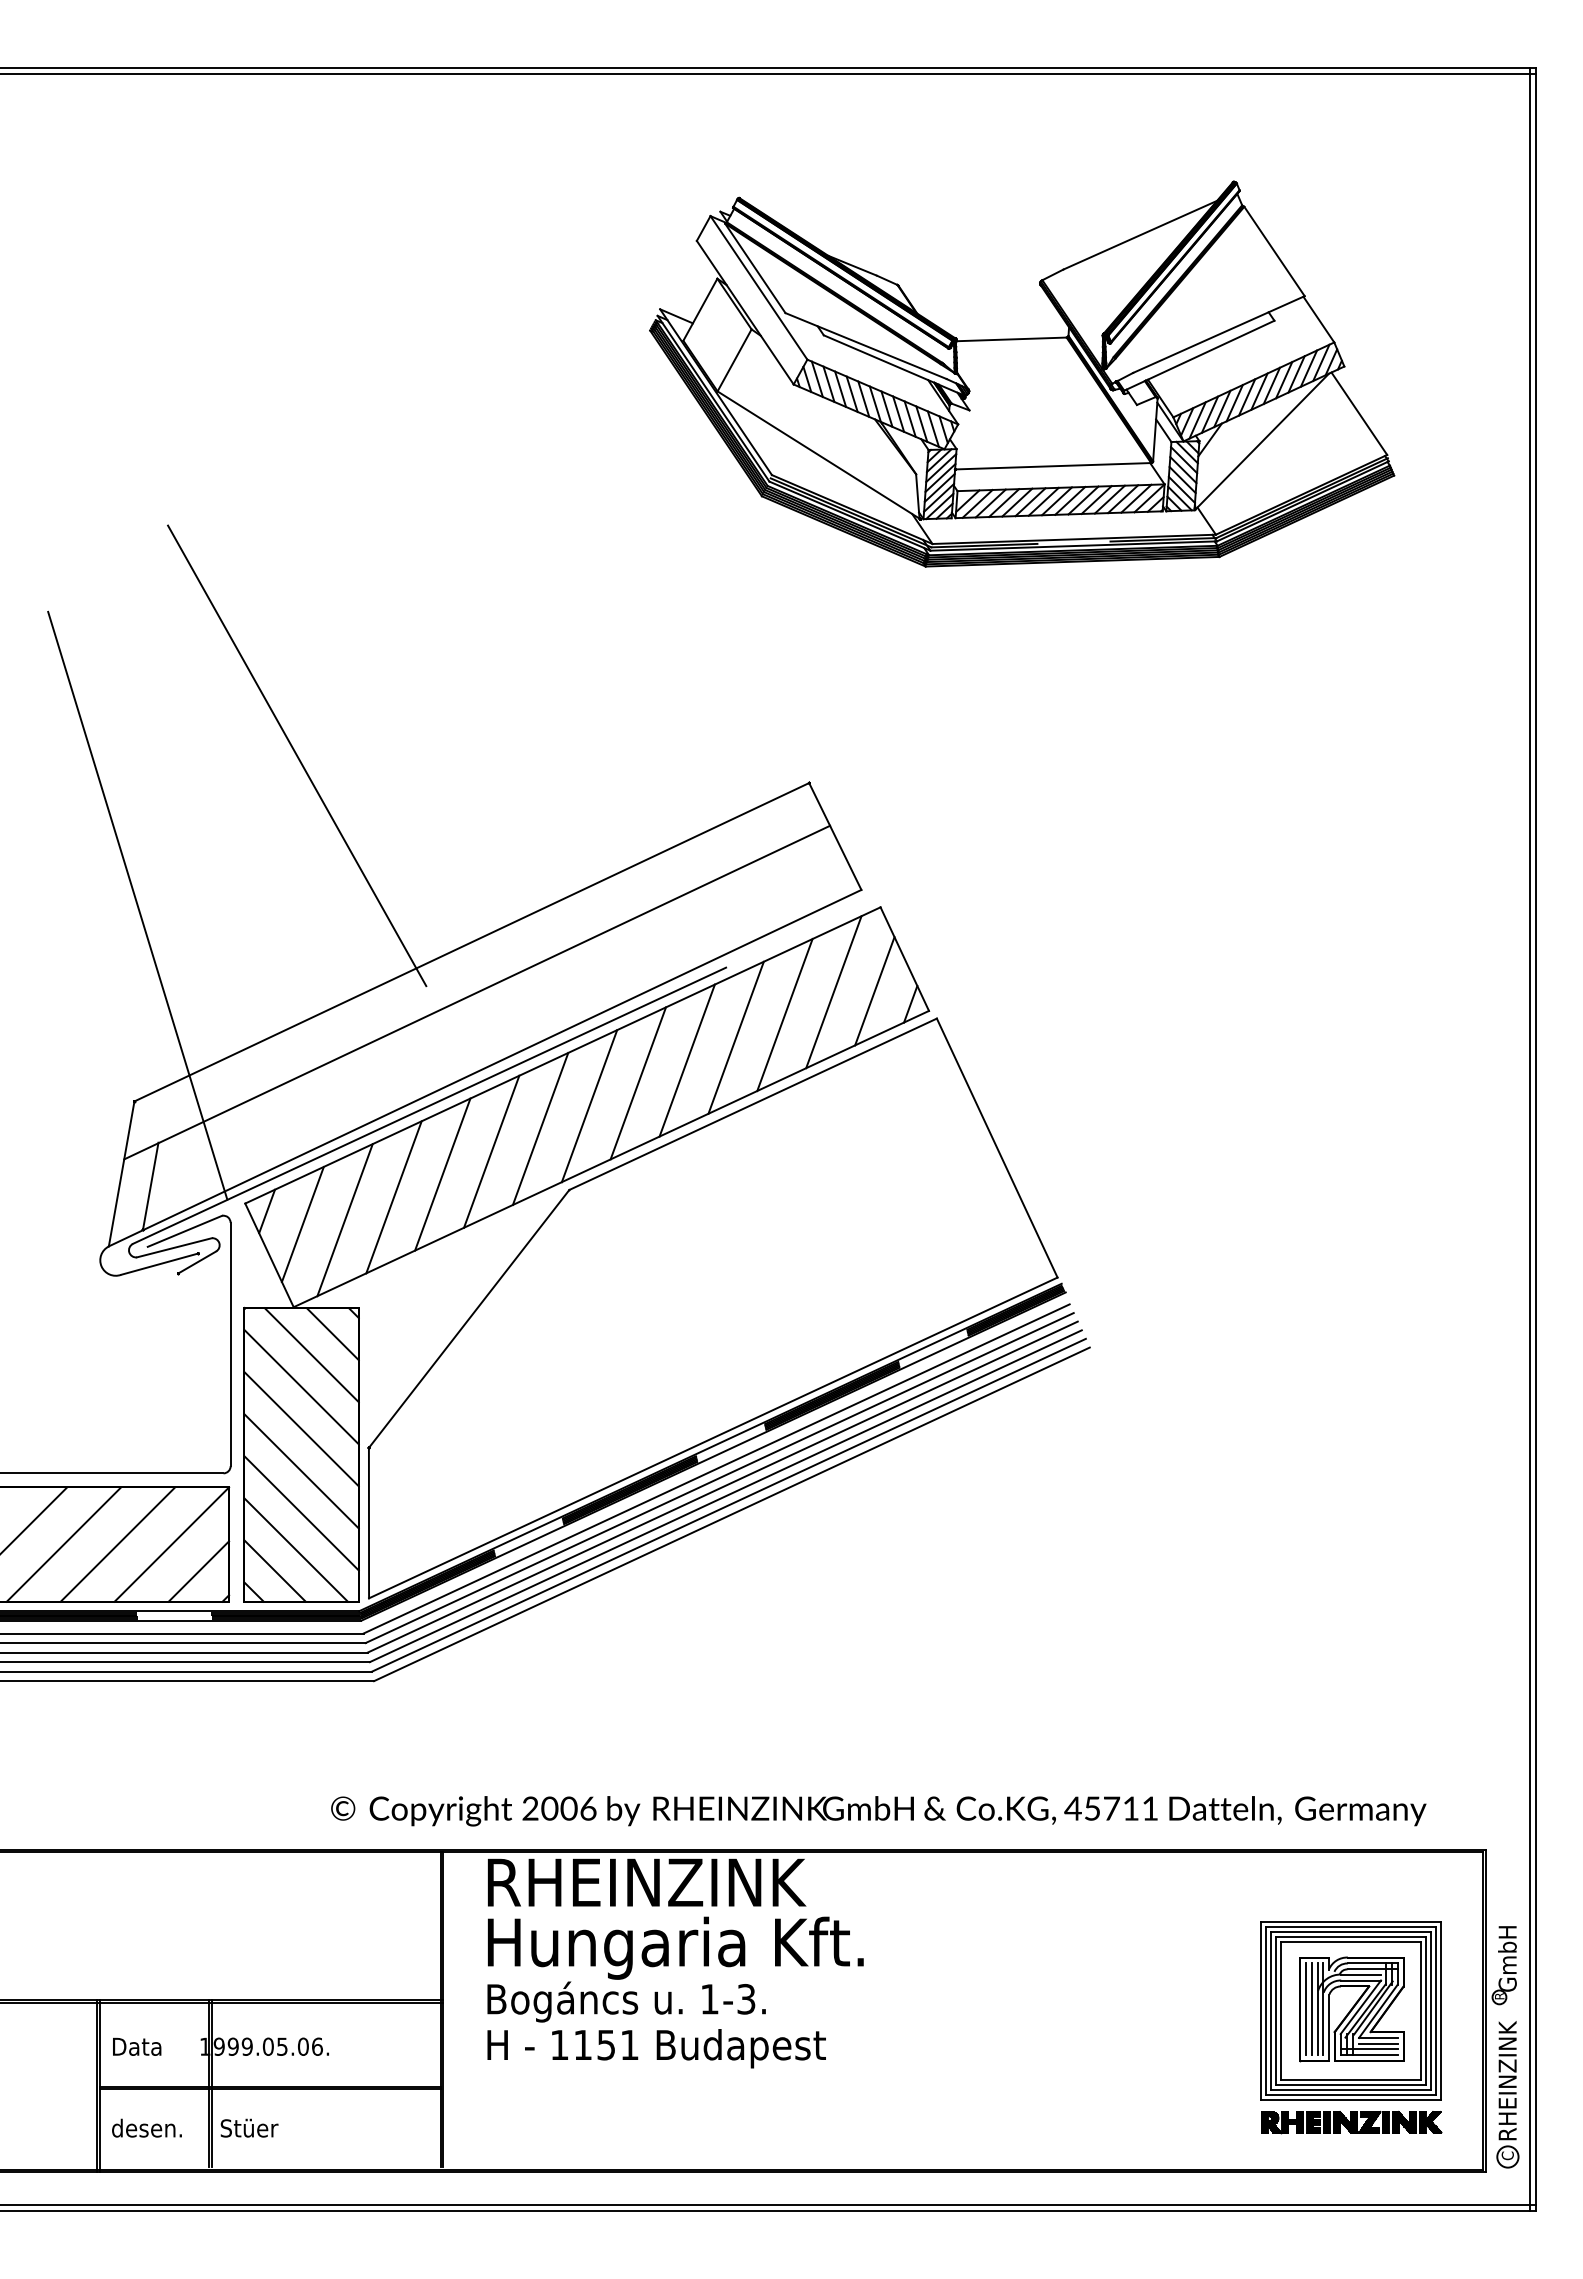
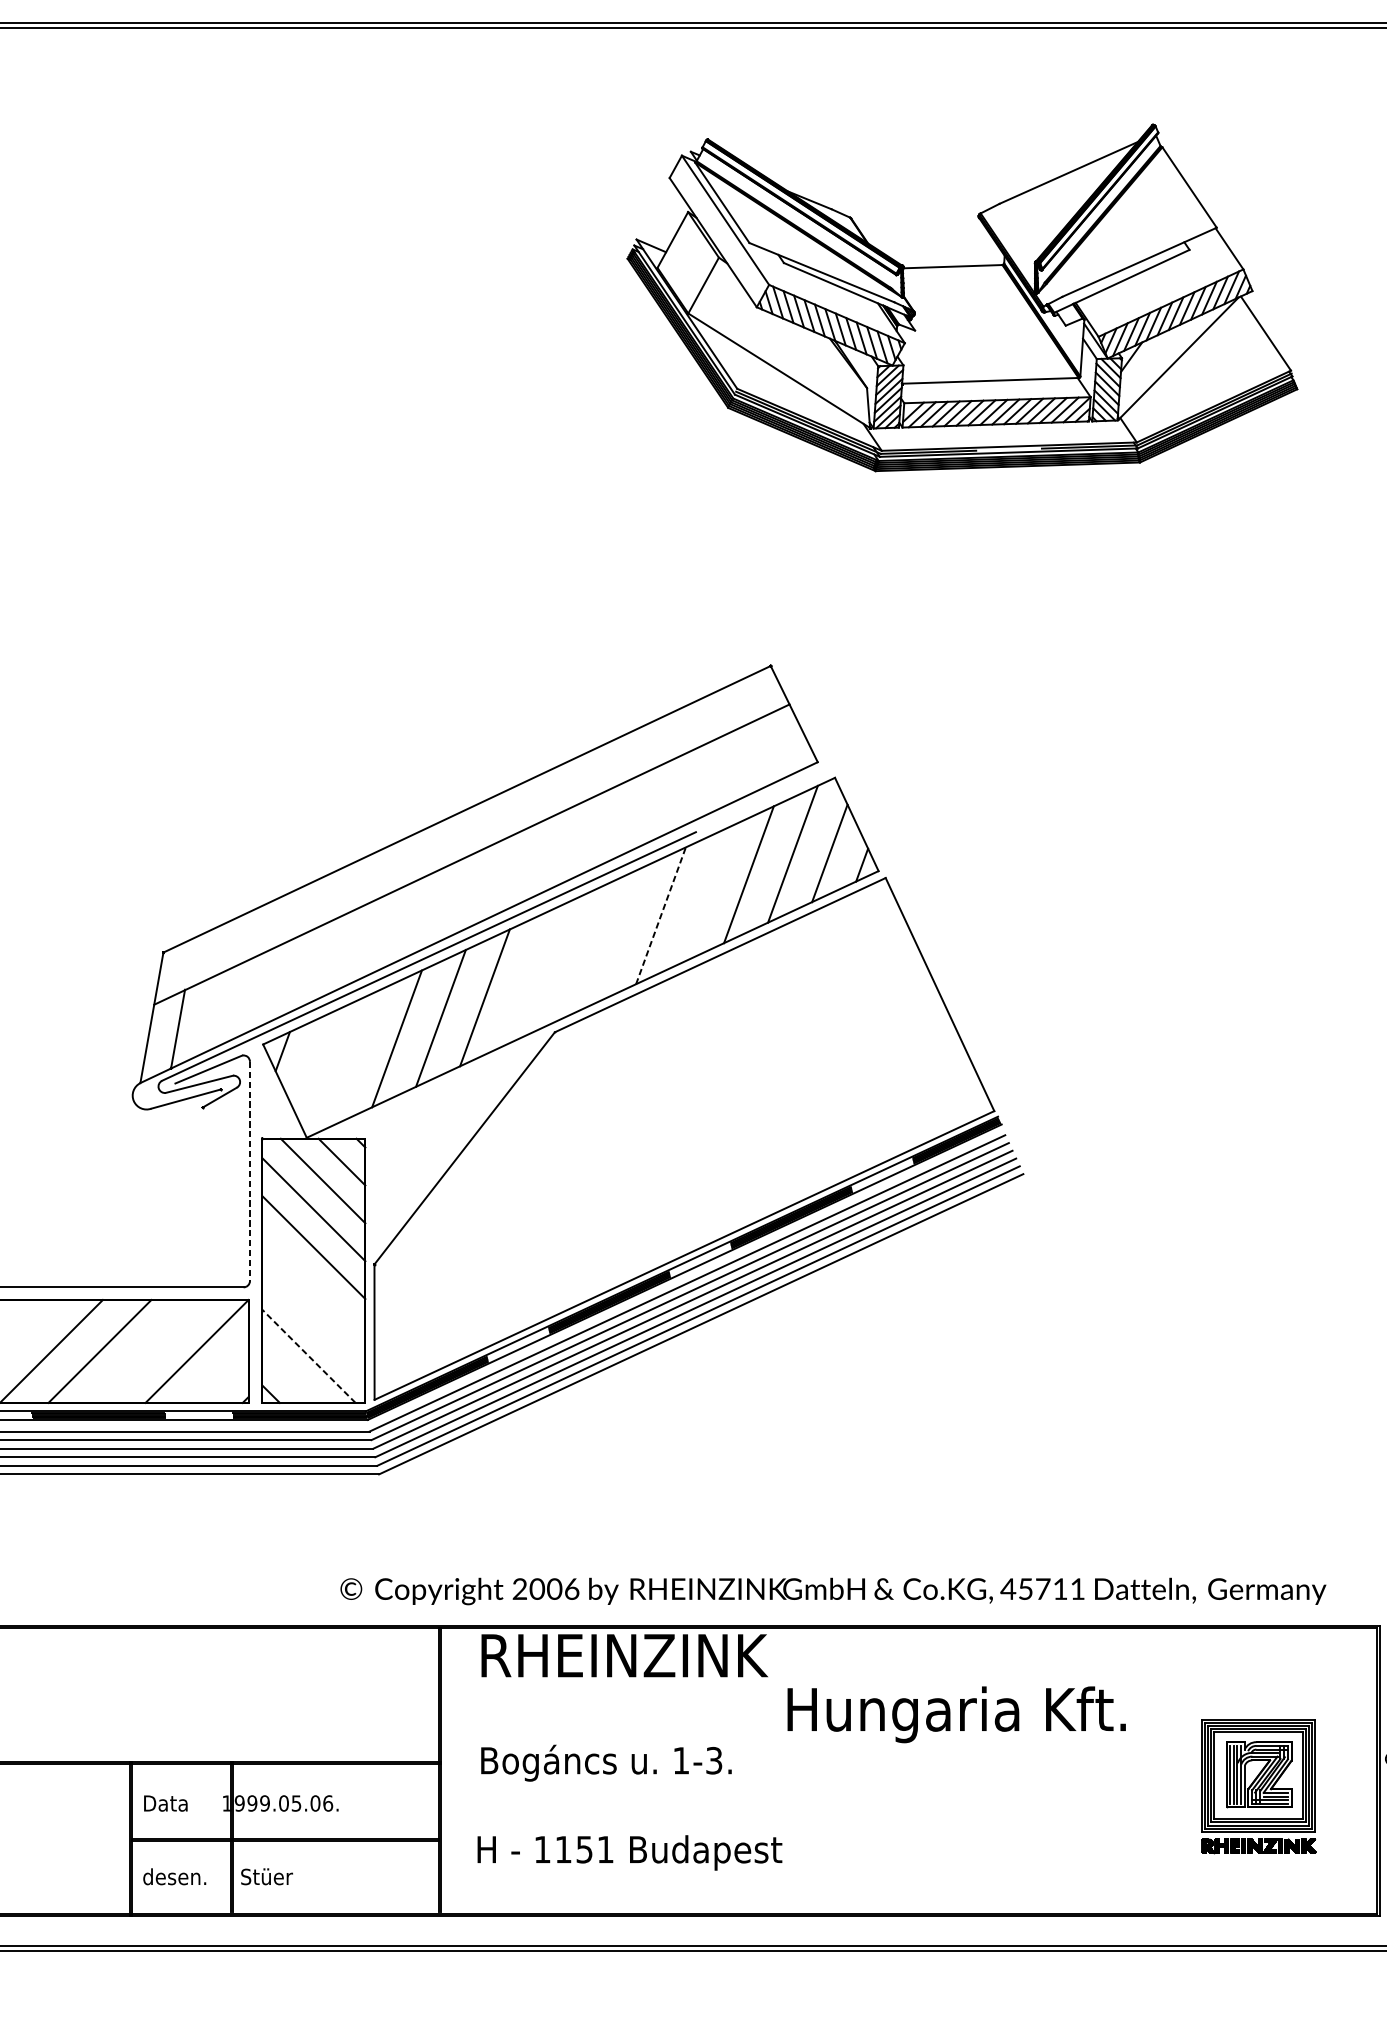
line: (297, 755) -> (310, 641), removed
line: (137, 905) -> (166, 776), removed
line: (735, 1037) -> (704, 895), removed
line: (687, 1060) -> (661, 915), solid -> dashed
line: (637, 1083) -> (616, 936), removed
line: (589, 1106) -> (573, 957), removed
line: (540, 1128) -> (528, 976), removed
line: (344, 1220) -> (352, 1059), removed
line: (302, 1224) -> (314, 1063), removed
line: (230, 1344) -> (249, 1171), solid -> dashed
line: (301, 1471) -> (313, 1285), removed
line: (301, 1513) -> (313, 1323), removed
line: (117, 1544) -> (148, 1351), removed
line: (295, 1549) -> (308, 1355), solid -> dashed
line: (274, 1570) -> (289, 1374), removed
line: (198, 1571) -> (221, 1375), removed
text: (675, 1947) -> (956, 1714), moved
part: (1351, 2027) -> (1258, 1786), size x0.7
text: (656, 2048) -> (629, 1852), moved

